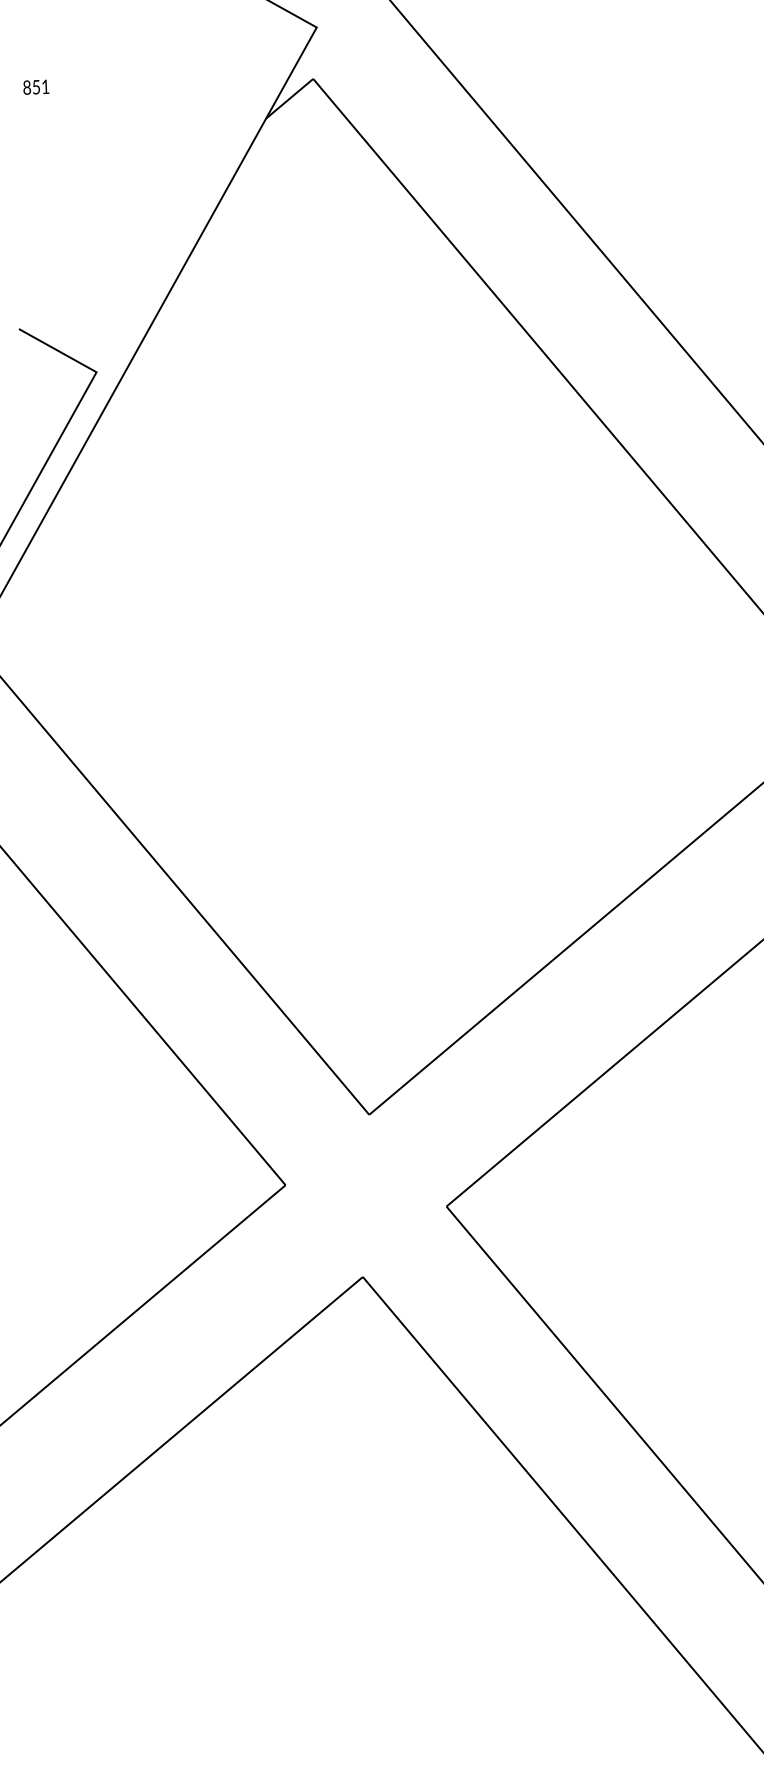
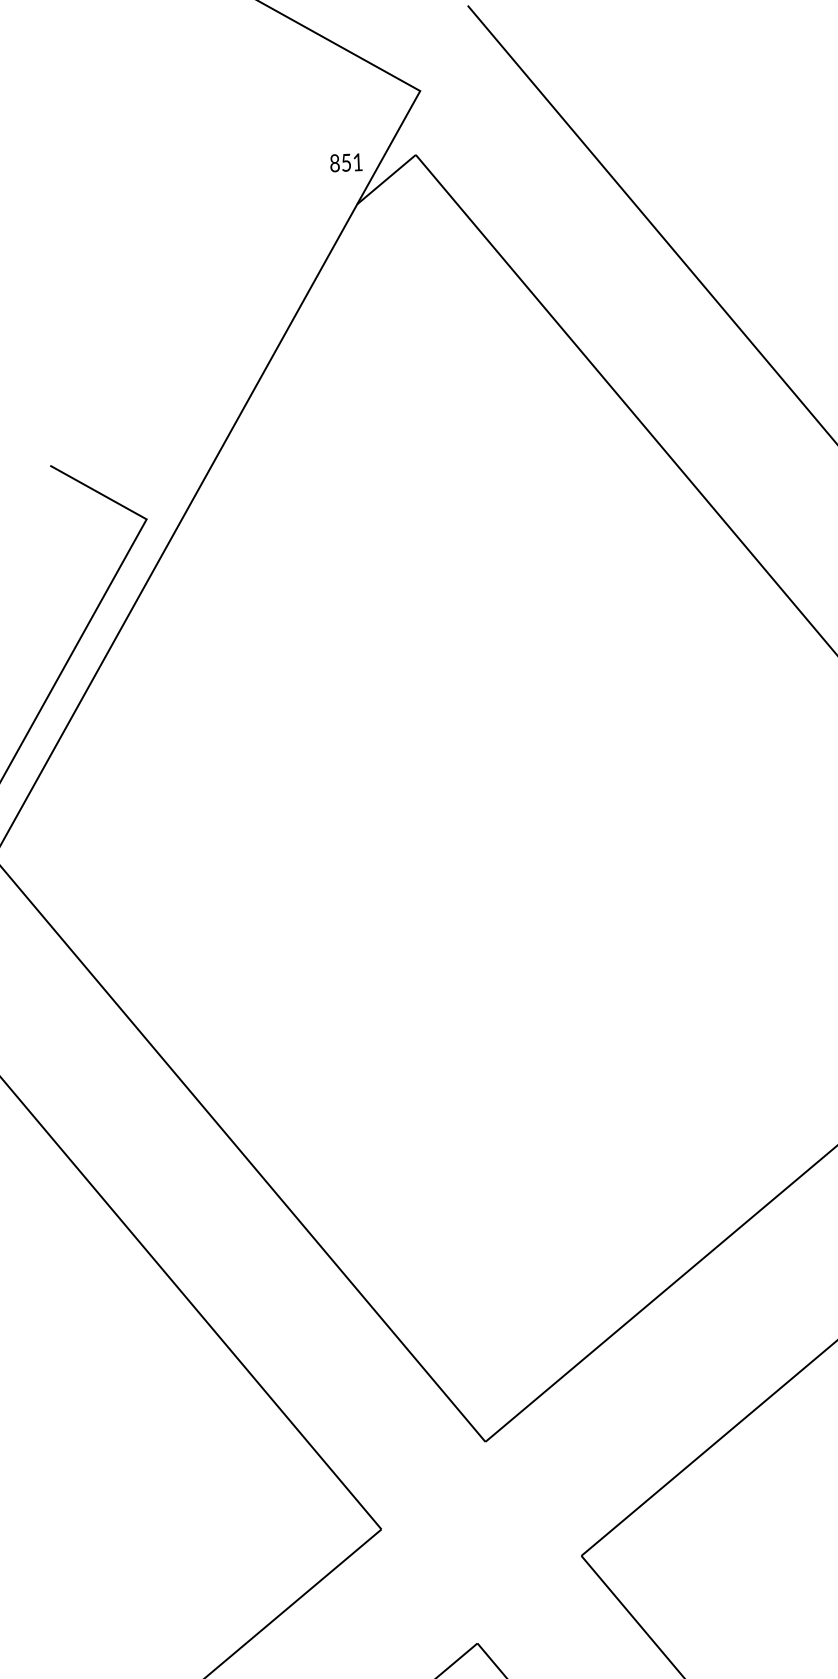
text: (36, 86) -> (346, 161), moved

